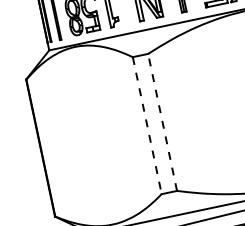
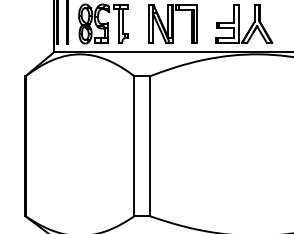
line: (162, 121) -> (150, 145), dashed -> solid
line: (147, 125) -> (134, 146), dashed -> solid

